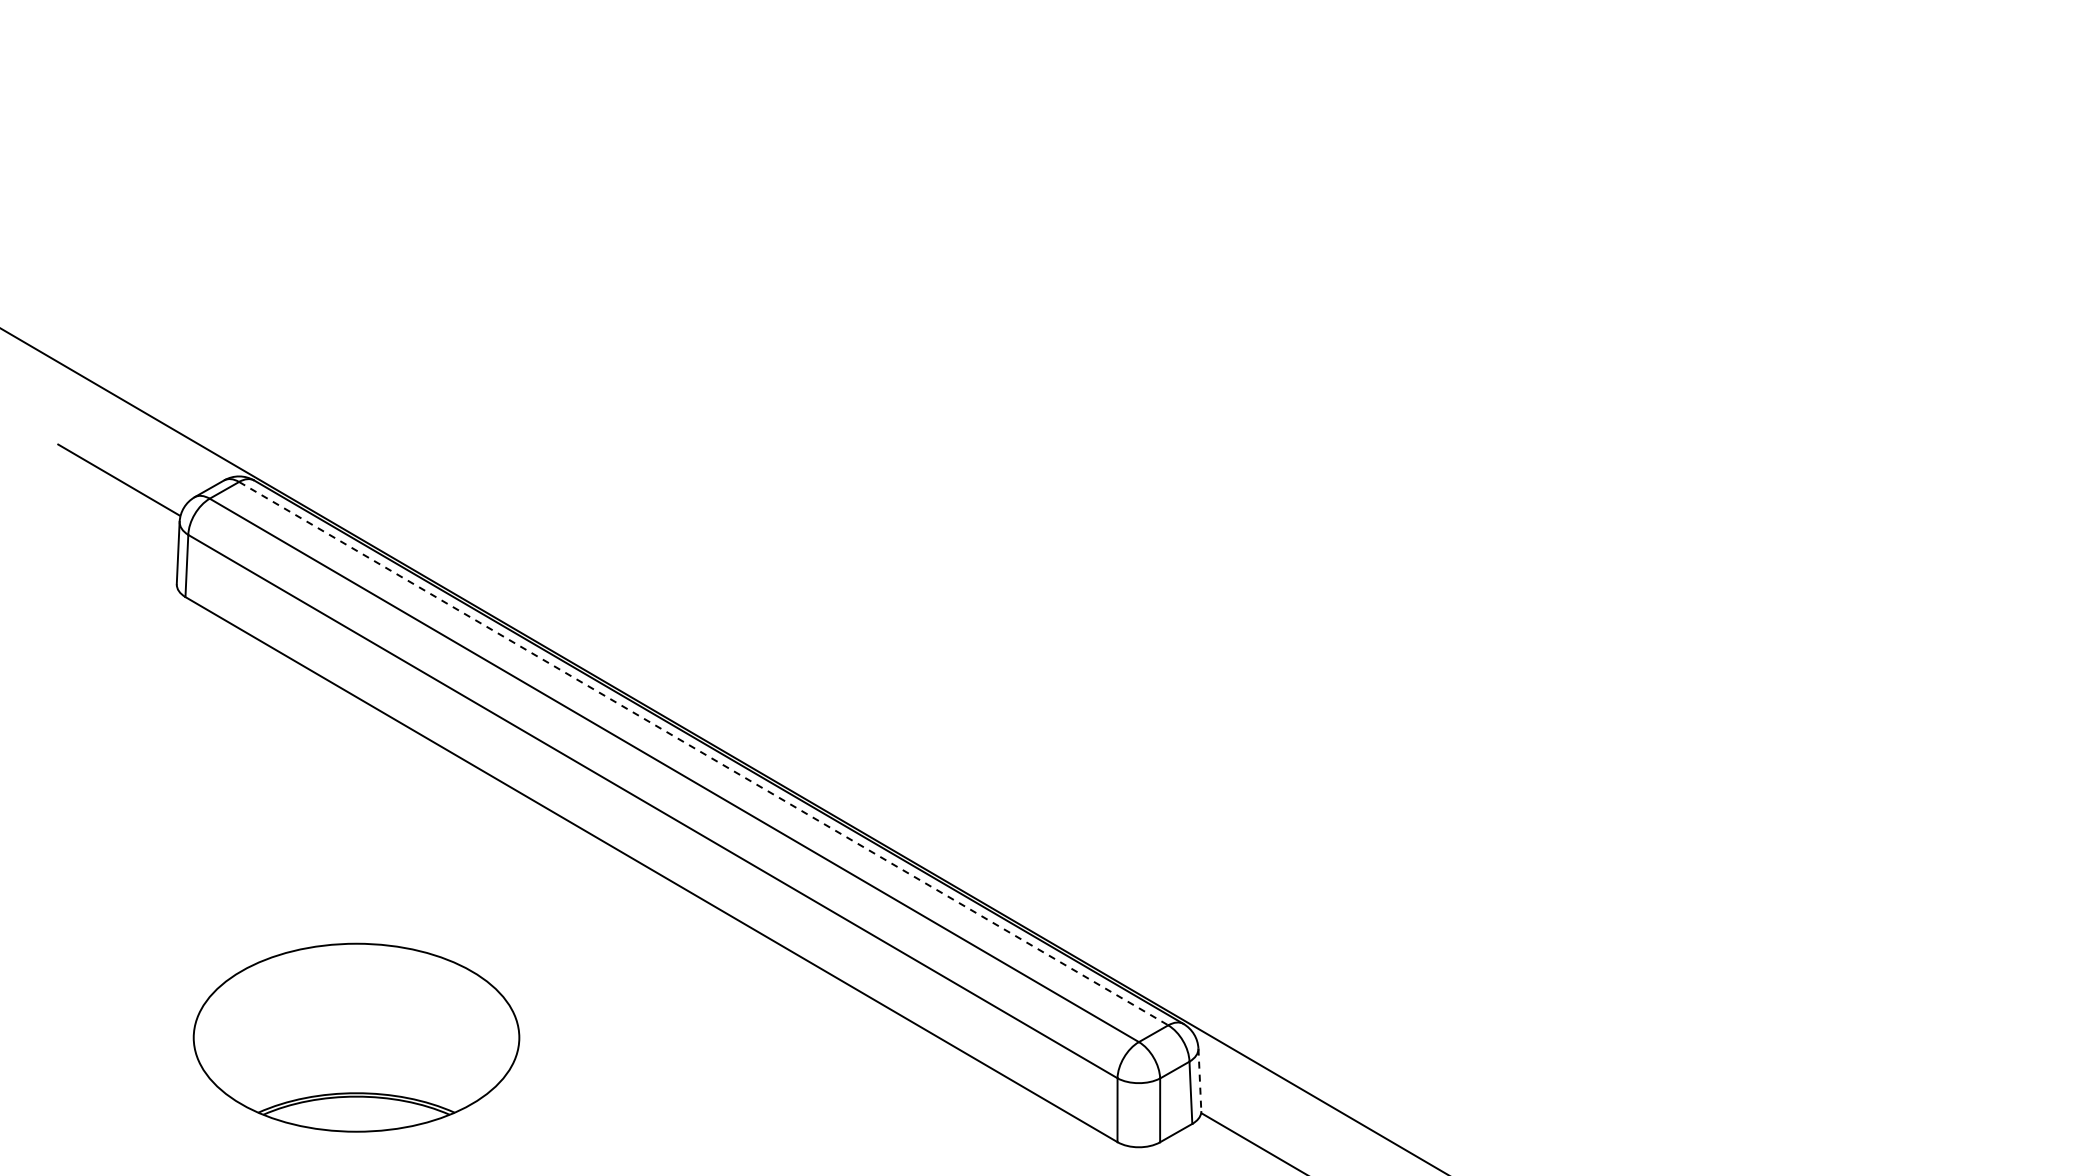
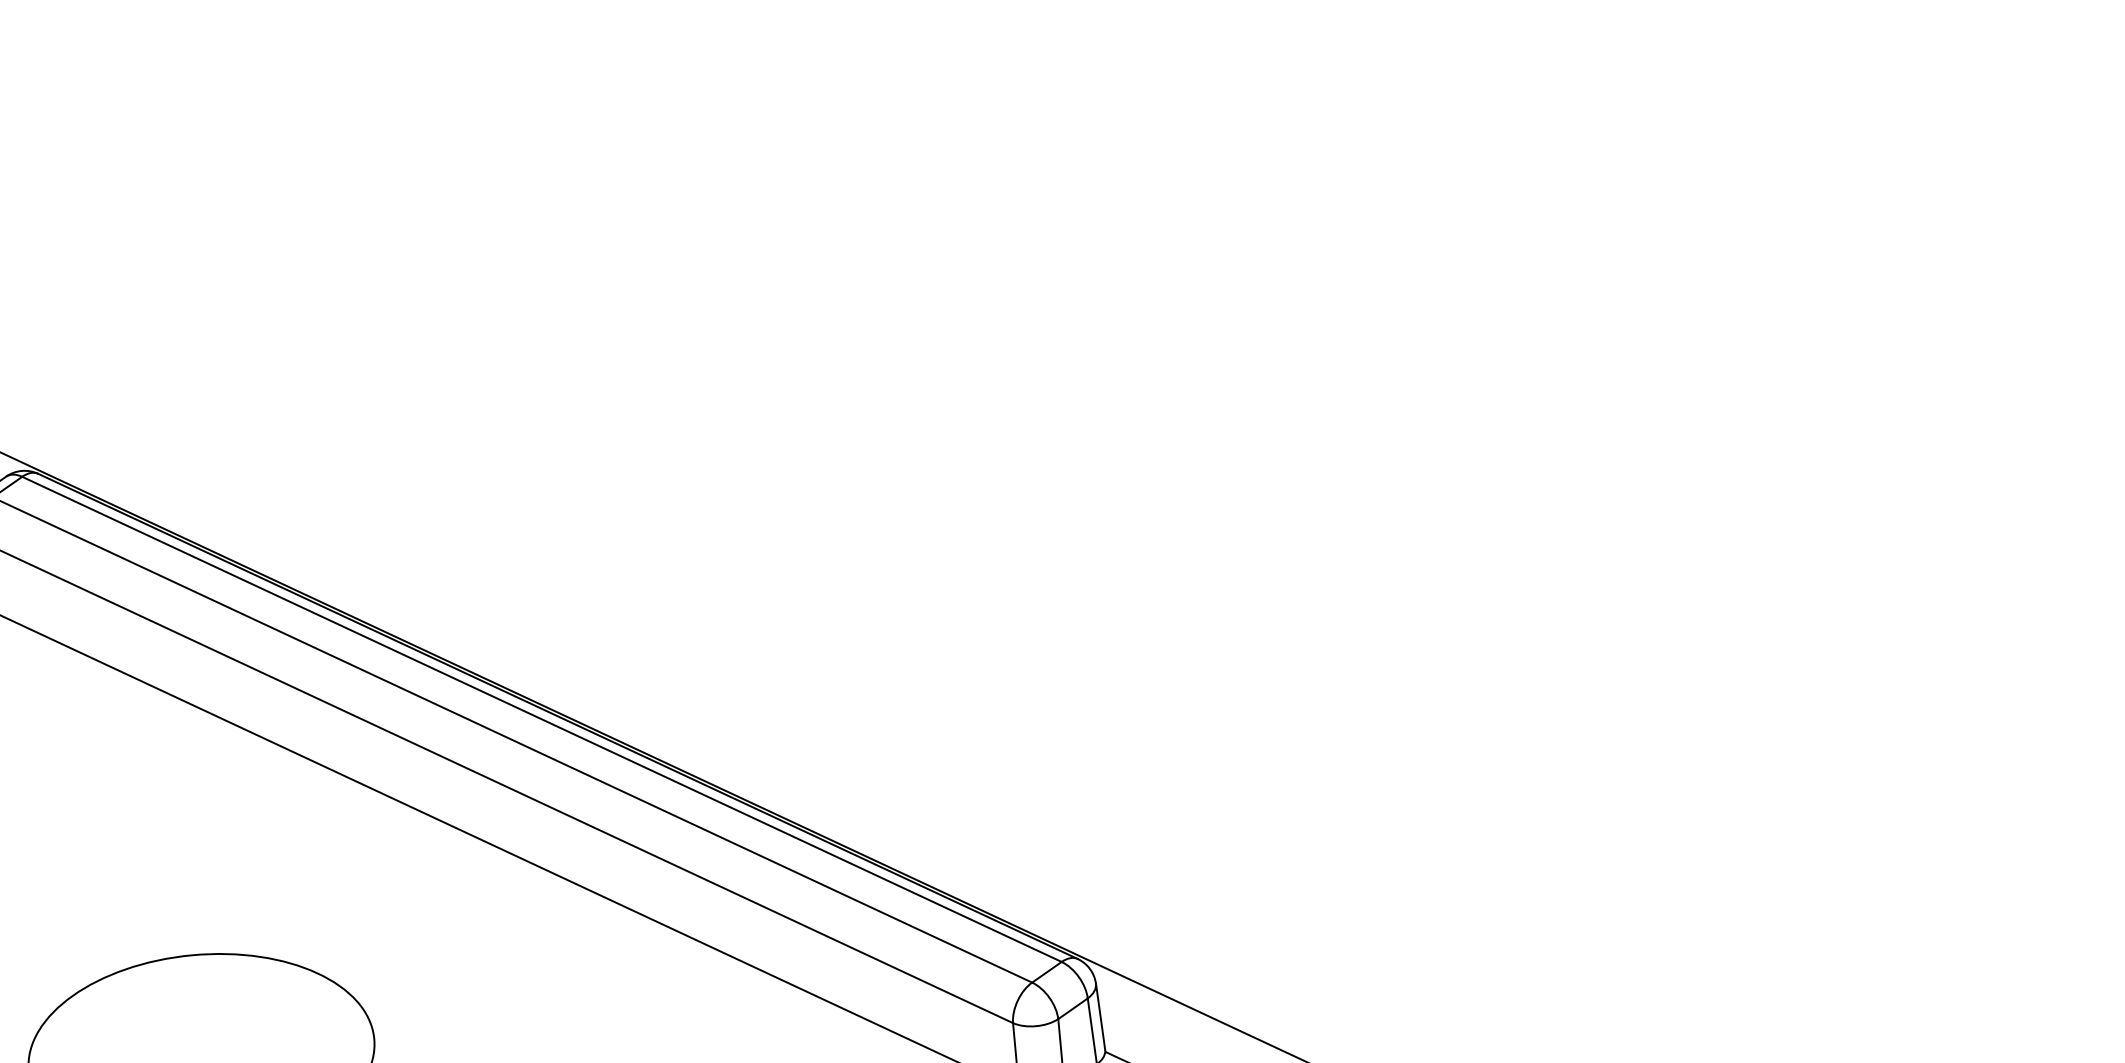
line: (704, 753) -> (542, 719), dashed -> solid
line: (1199, 1080) -> (1100, 1017), dashed -> solid

